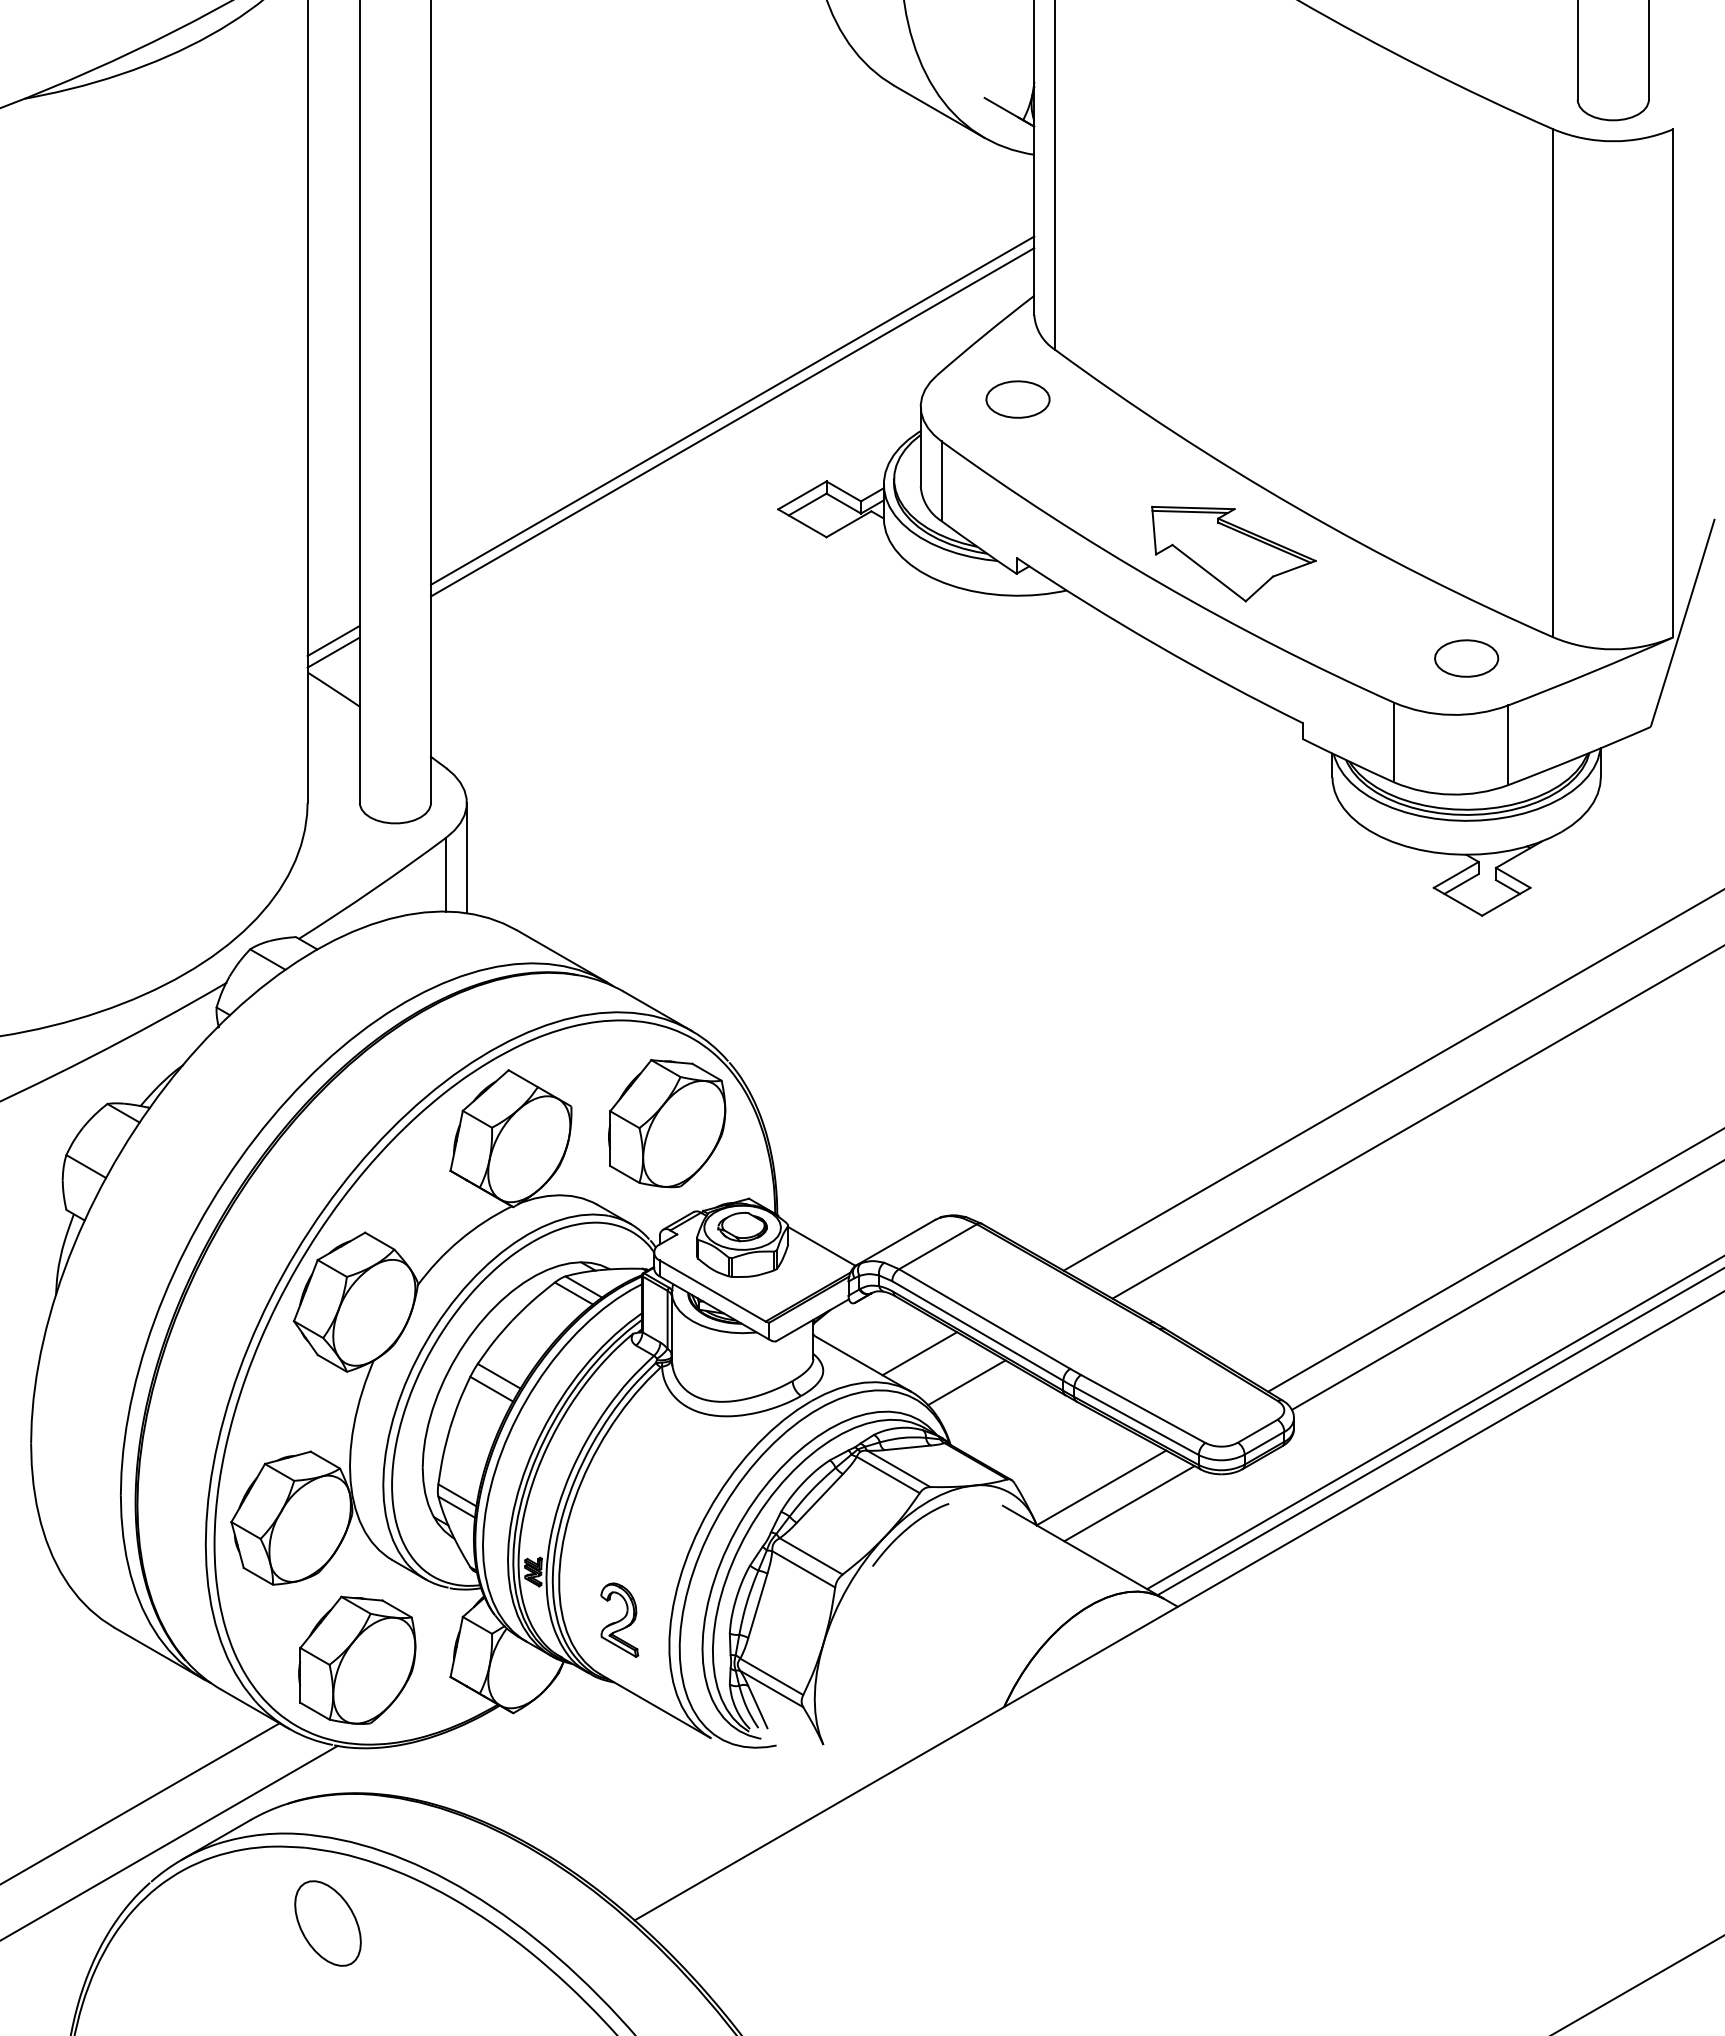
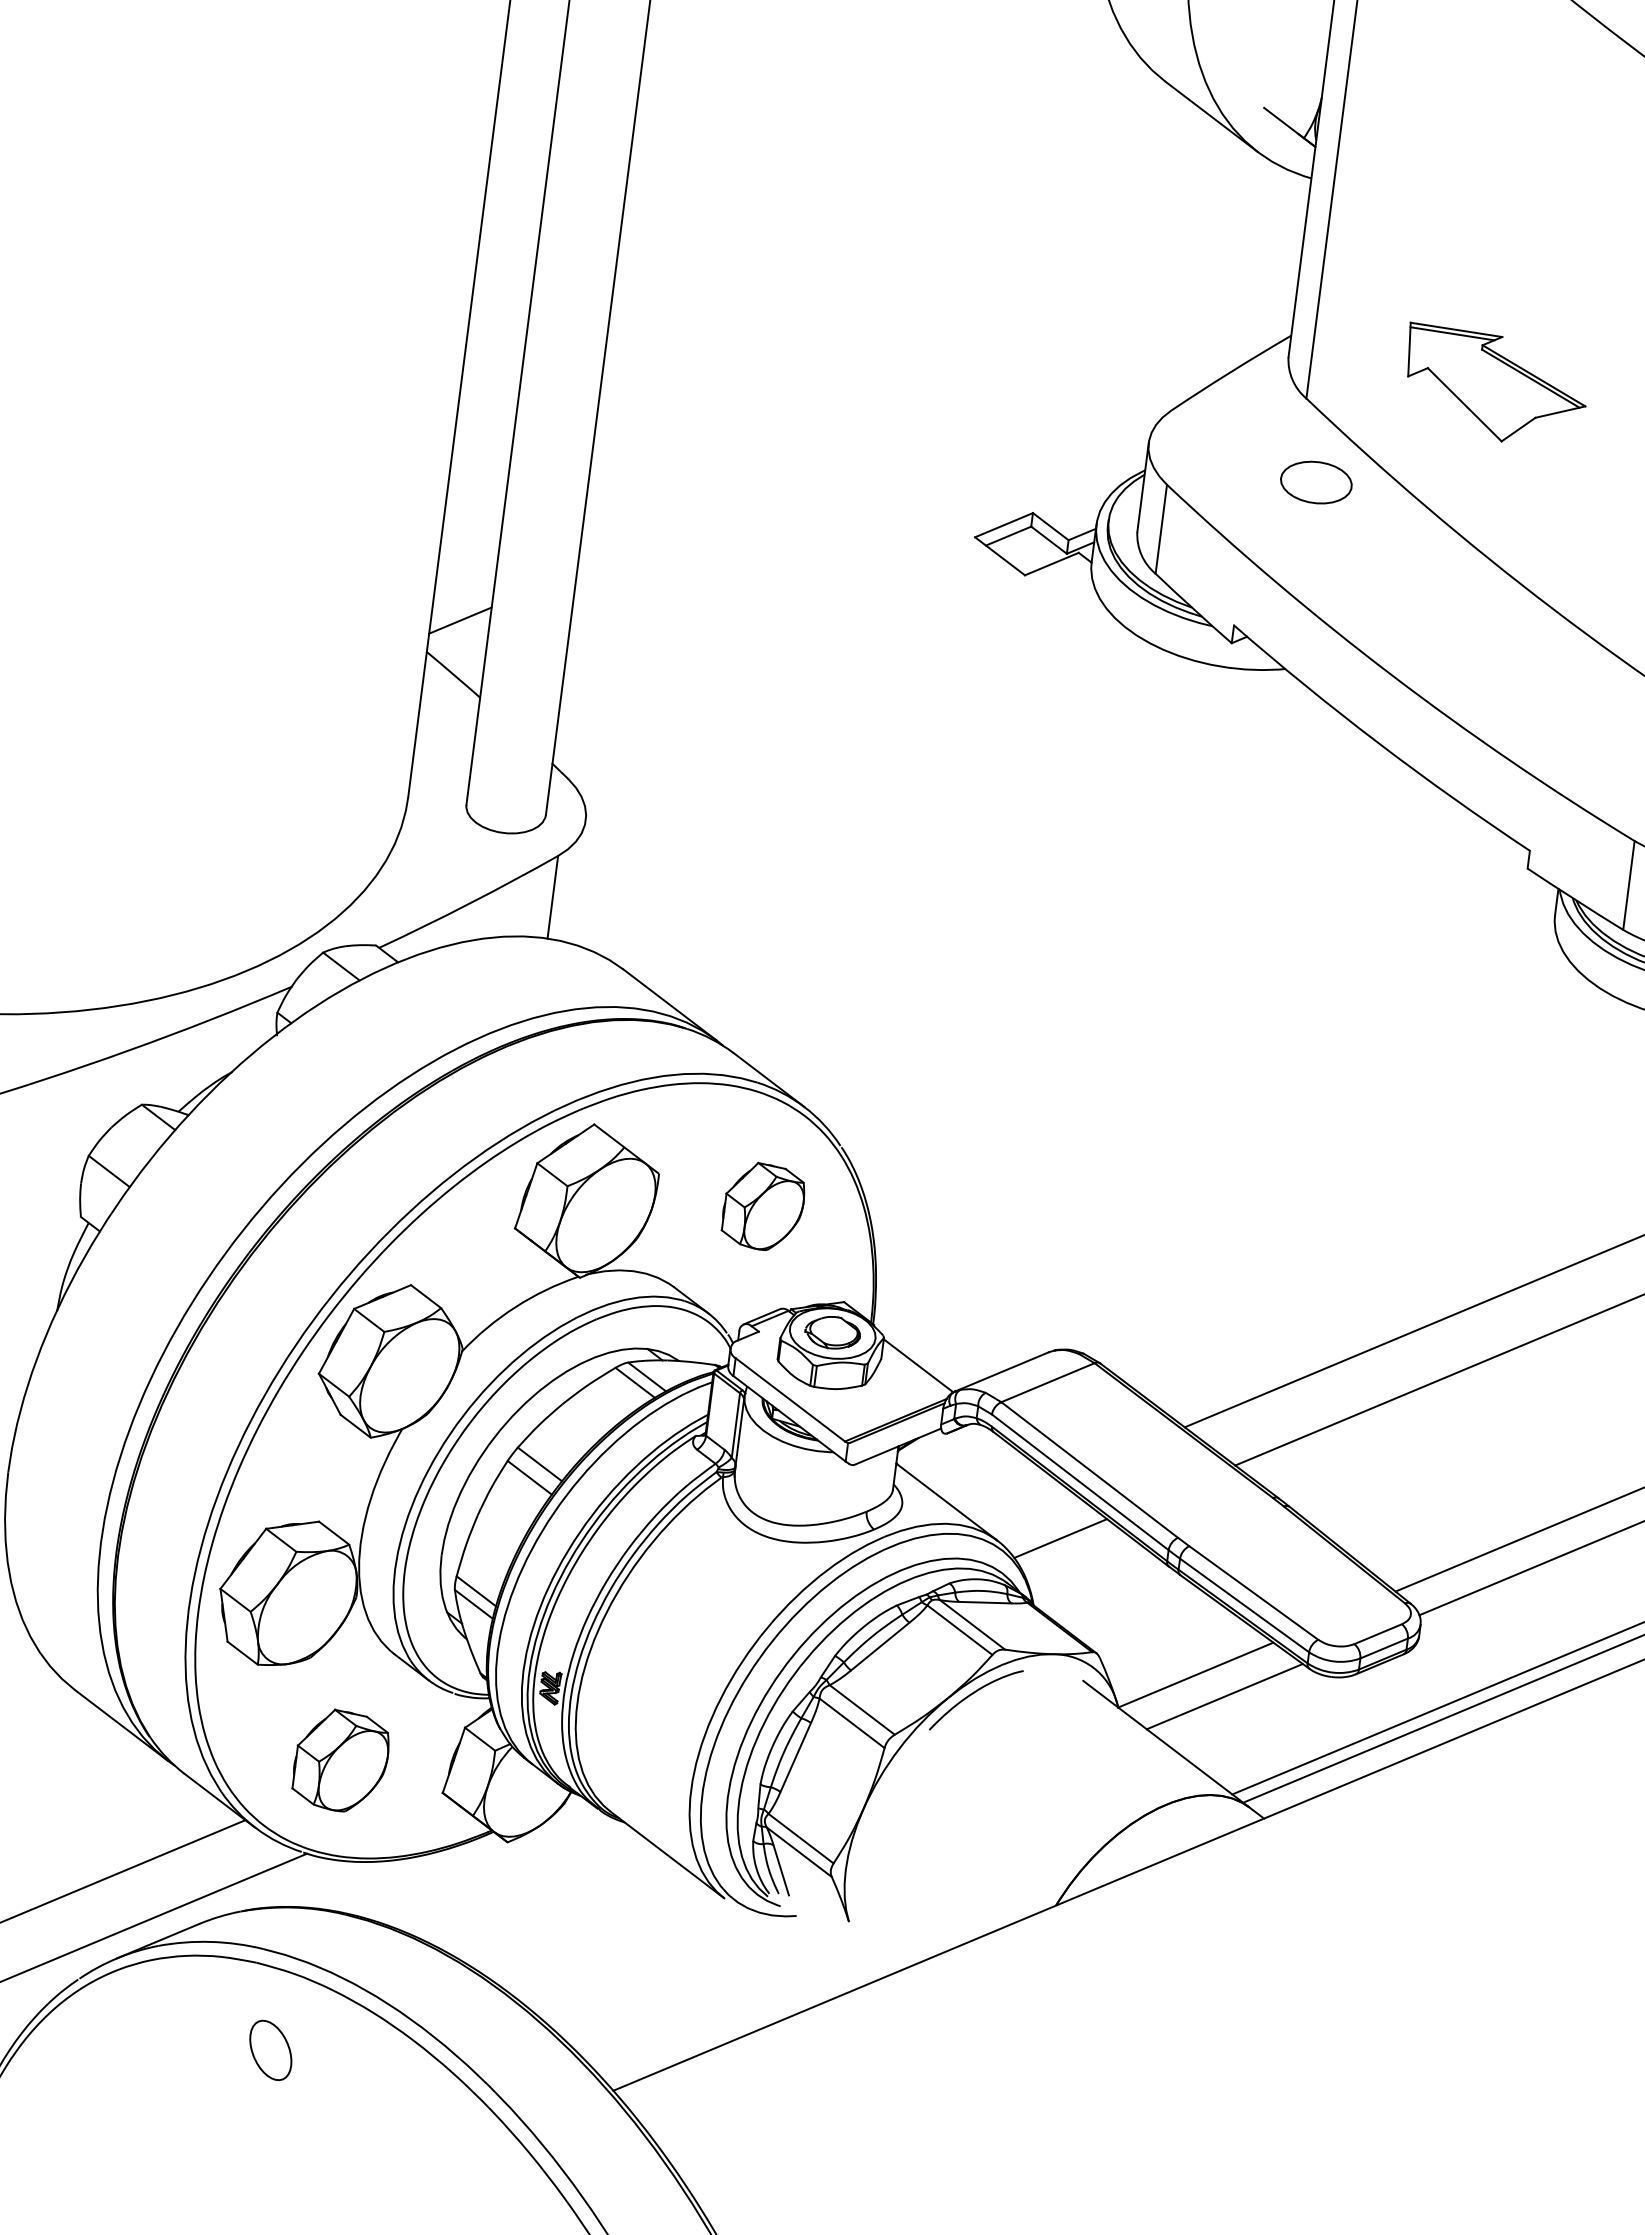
part: (1017, 399) -> (1315, 482), moved
line: (732, 410) -> (938, 420), removed
line: (732, 422) -> (936, 433), removed
part: (1233, 554) -> (1494, 387), moved
line: (333, 652) -> (458, 633), removed
line: (466, 857) -> (577, 881), removed
part: (667, 1123) -> (763, 1206), size x0.6
line: (919, 1353) -> (1012, 1499), removed
part: (619, 1619) -> (639, 1752), removed
part: (357, 1659) -> (341, 1760), size x0.7
part: (327, 1923) -> (270, 2050), size x0.6

